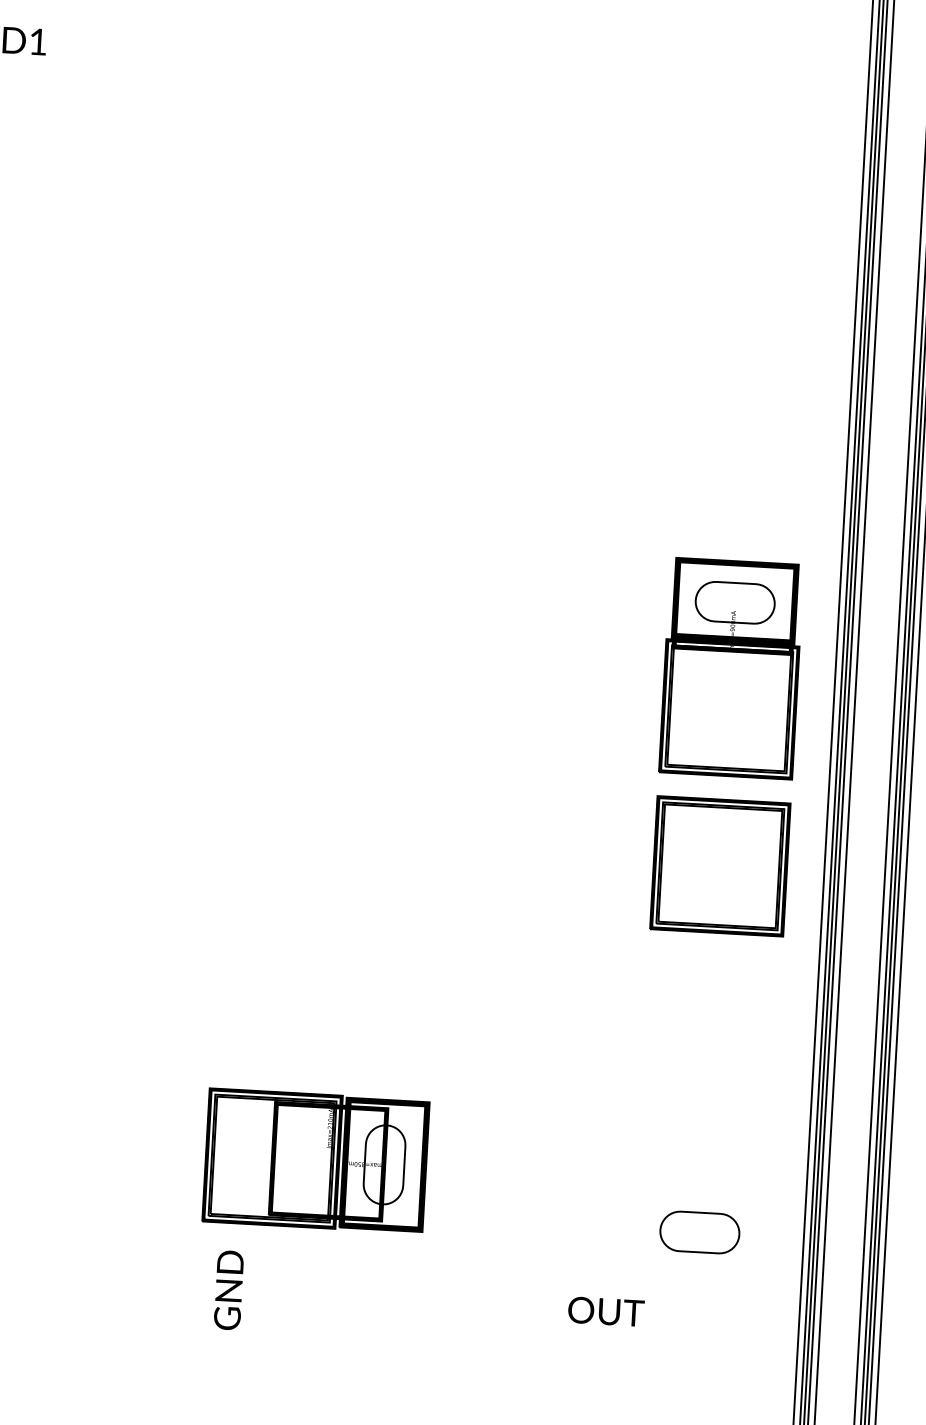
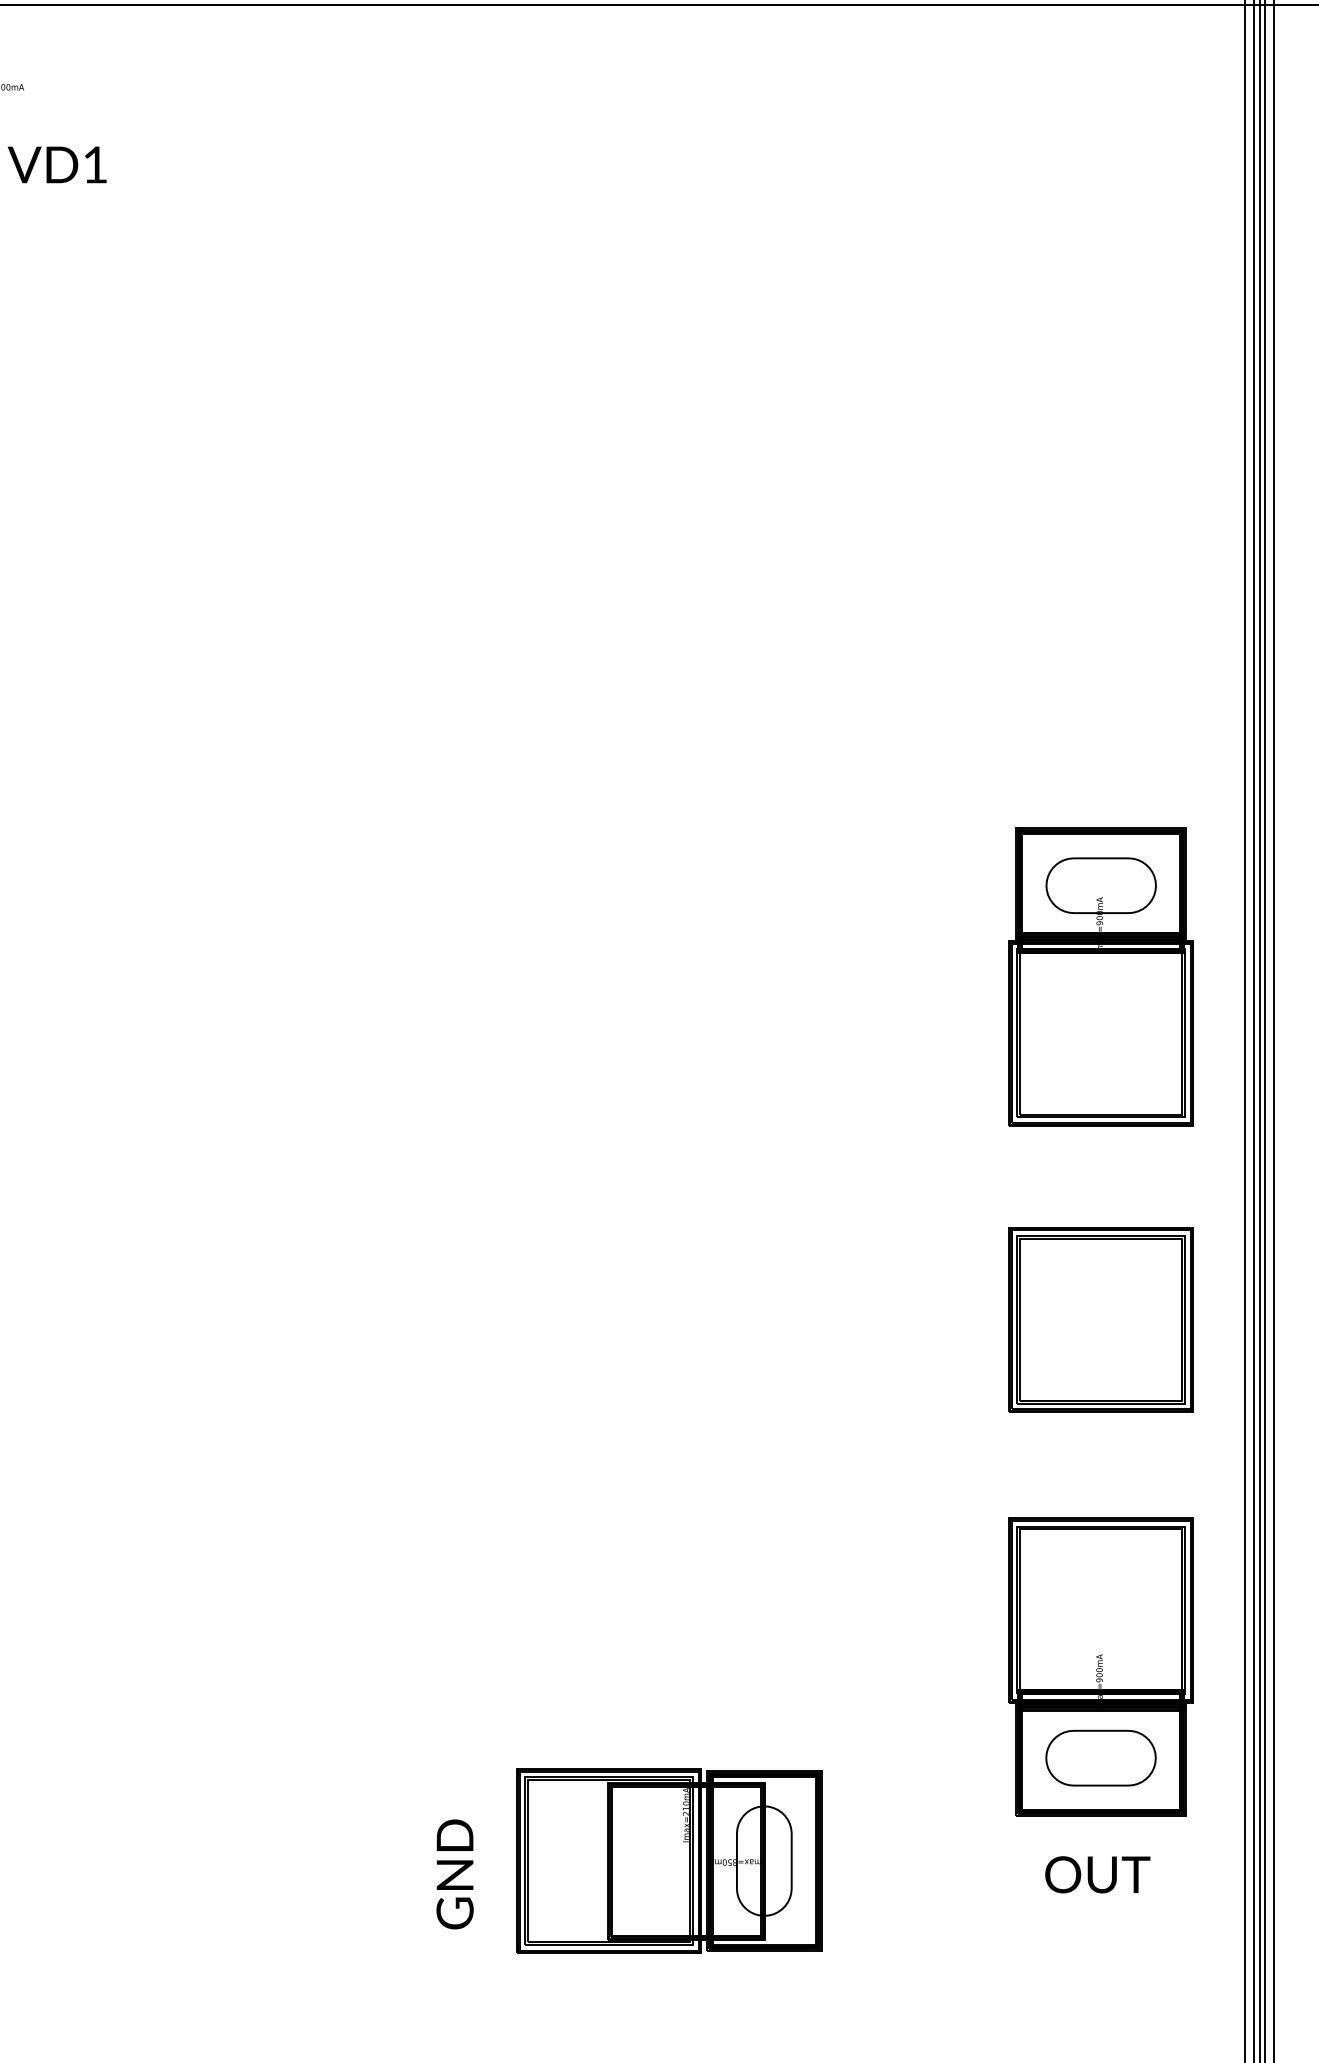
part: (719, 866) -> (1100, 1319), moved
part: (316, 1160) -> (669, 1860), moved
part: (703, 1166) -> (1100, 1666), added
text: (606, 1311) -> (1097, 1874), moved

